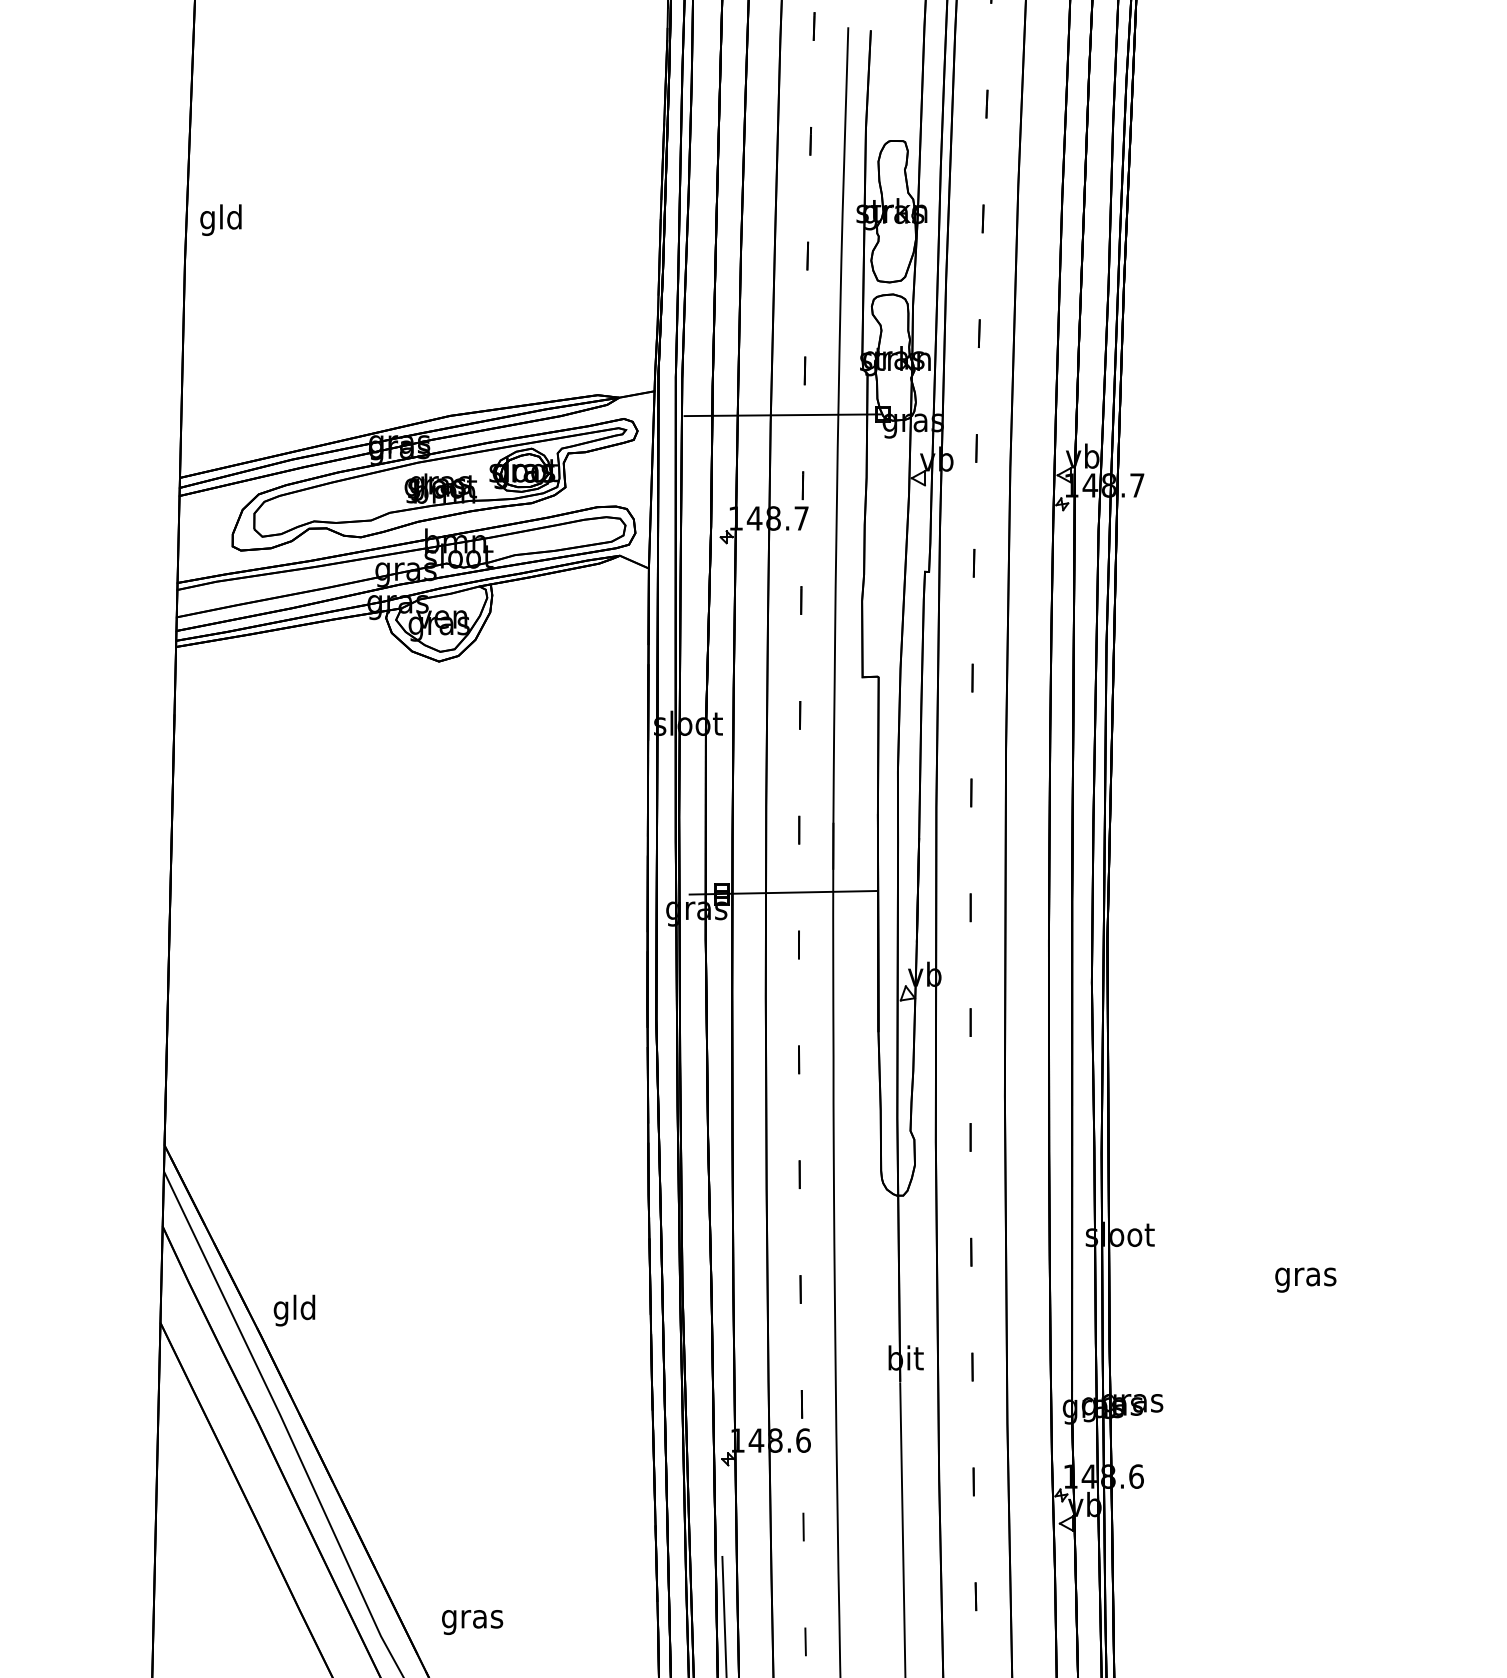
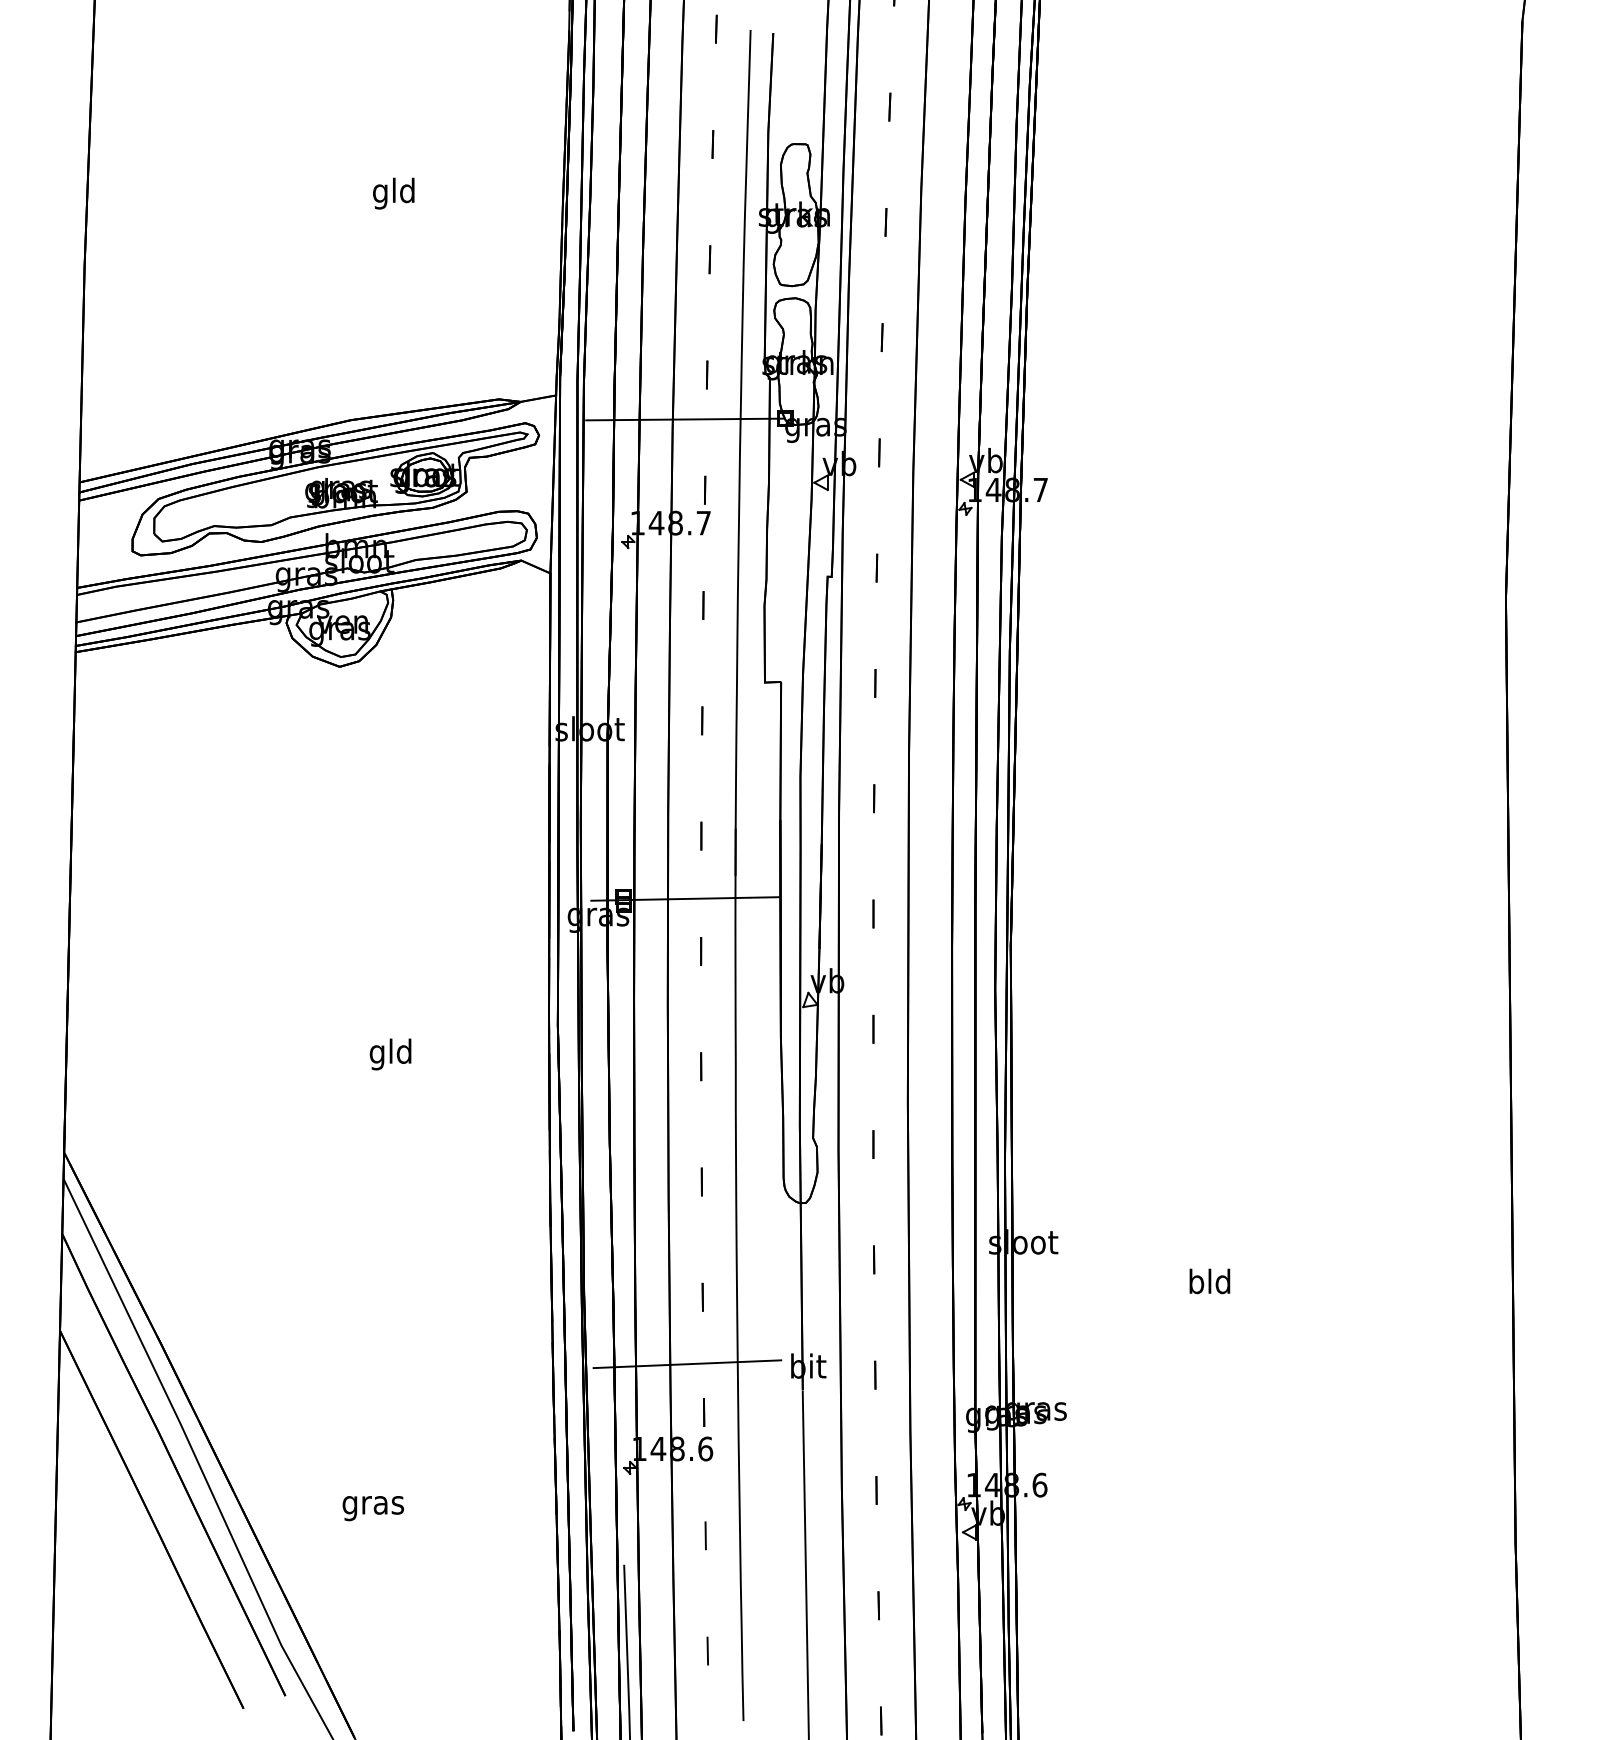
text: (220, 220) -> (393, 193), moved
text: (1305, 1276) -> (1209, 1284), gras -> bld
text: (294, 1310) -> (390, 1054), moved
line: (785, 1356) -> (687, 1364), added
text: (472, 1622) -> (373, 1508), moved

